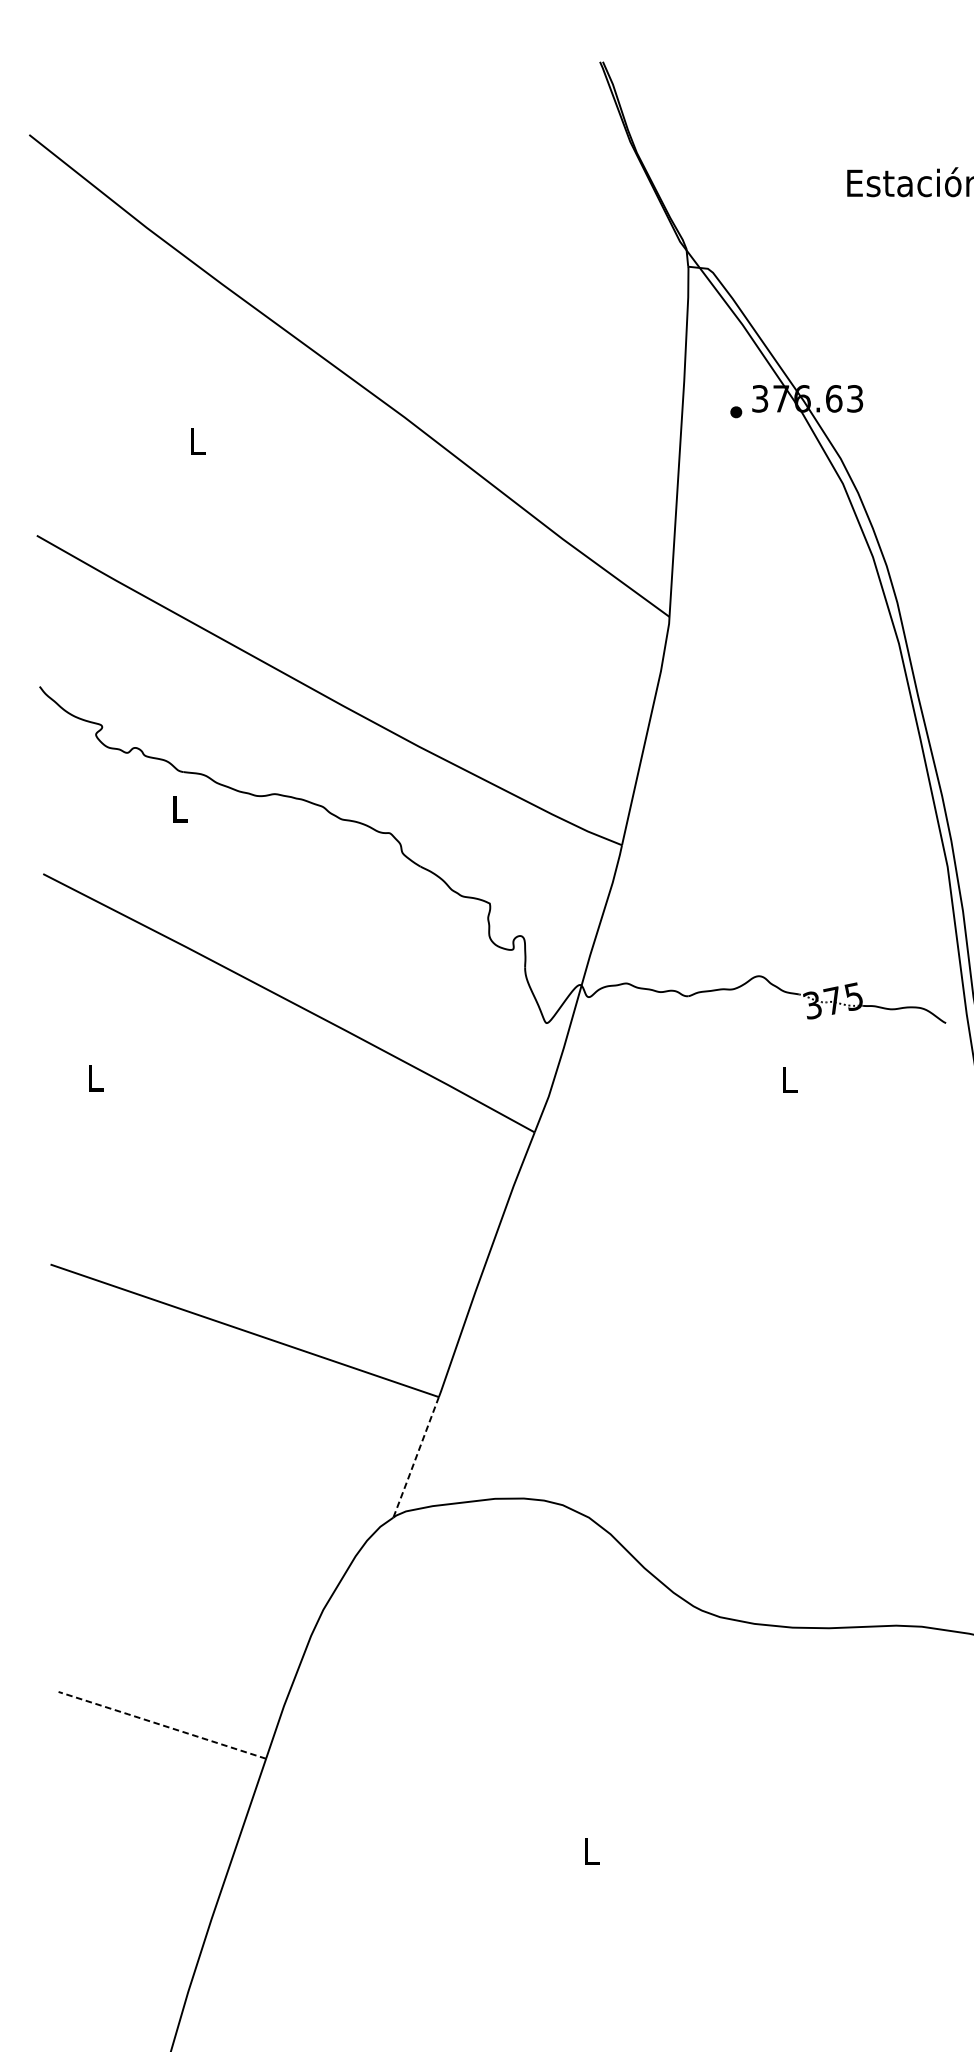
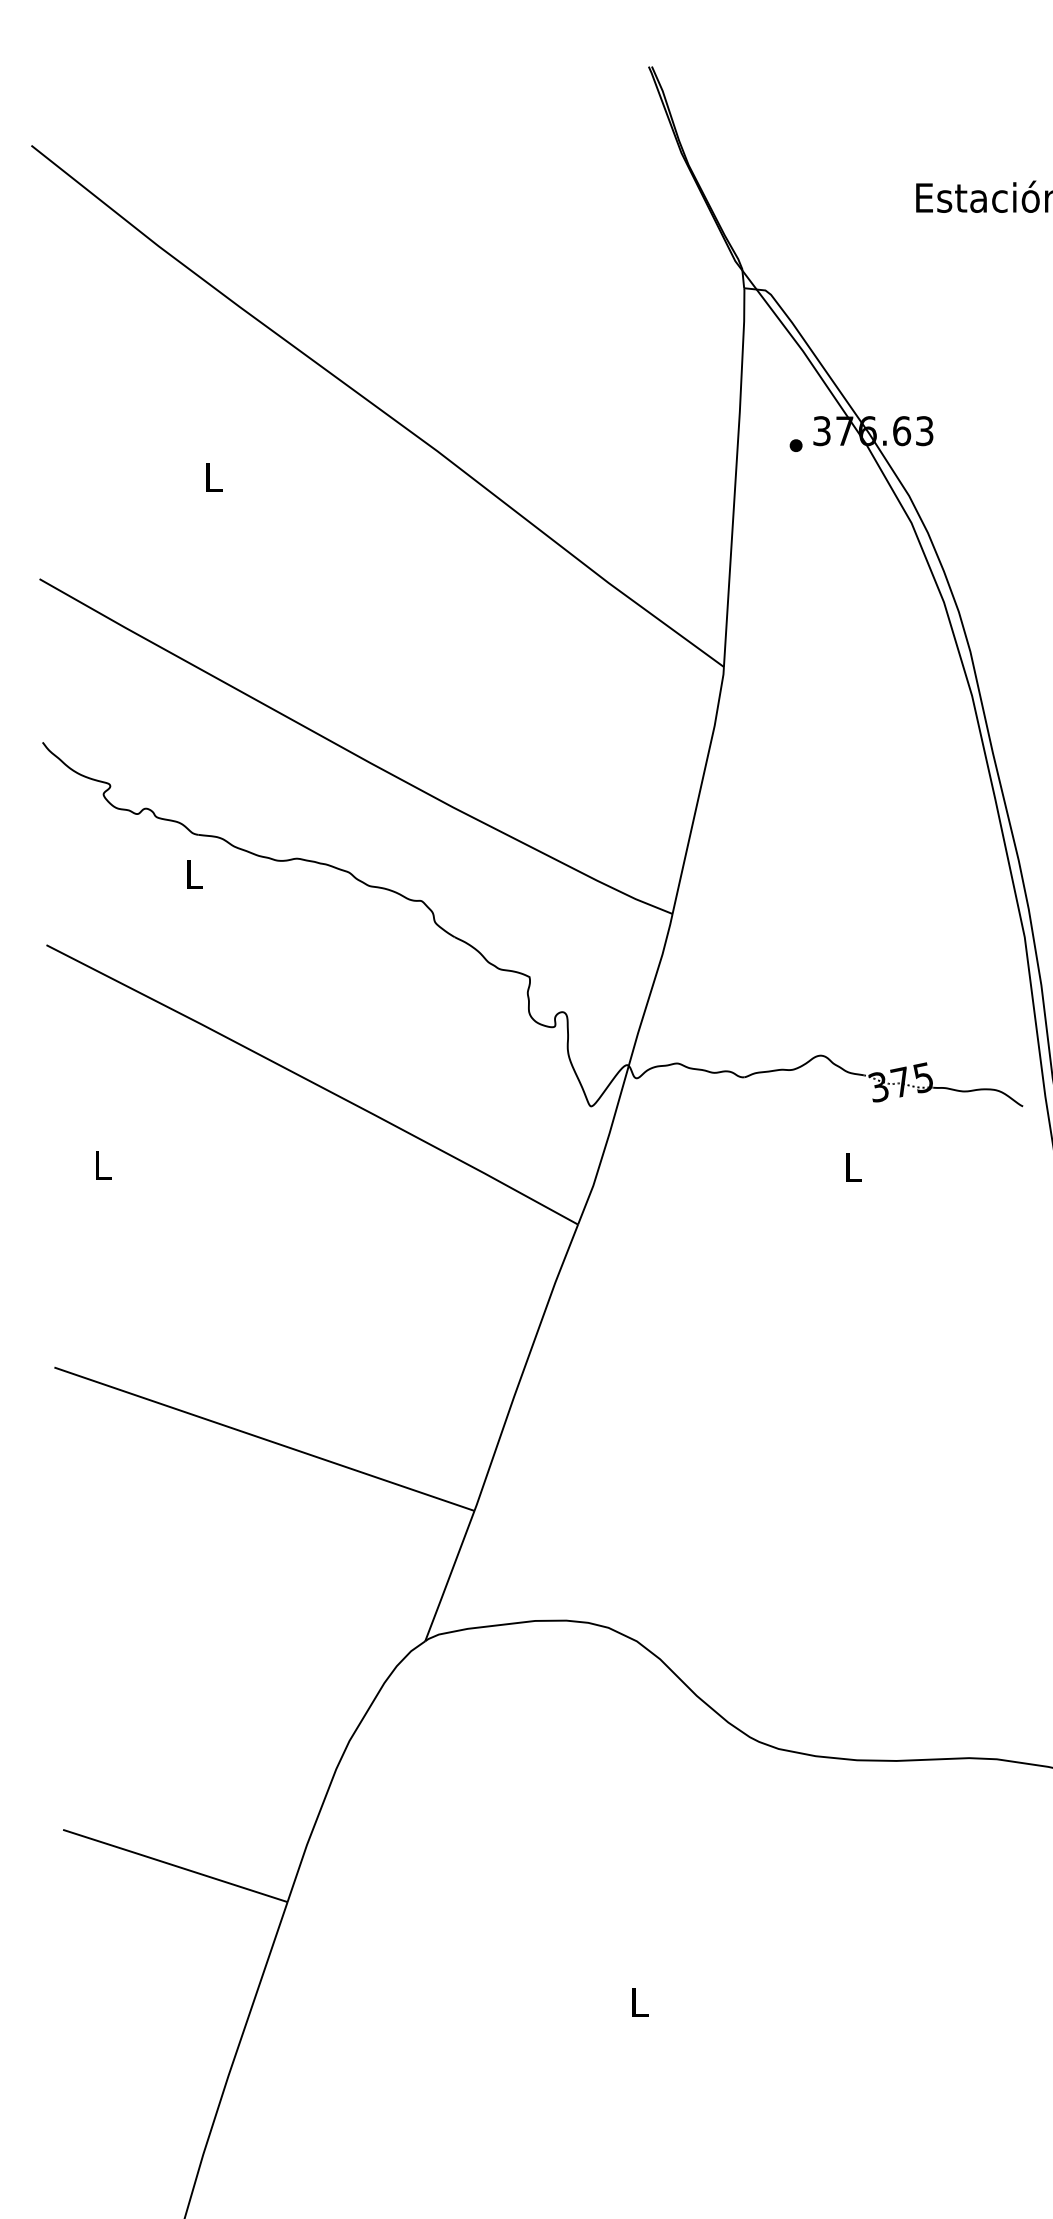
line: (415, 1457) -> (449, 1576), dashed -> solid
line: (161, 1724) -> (174, 1865), dashed -> solid

